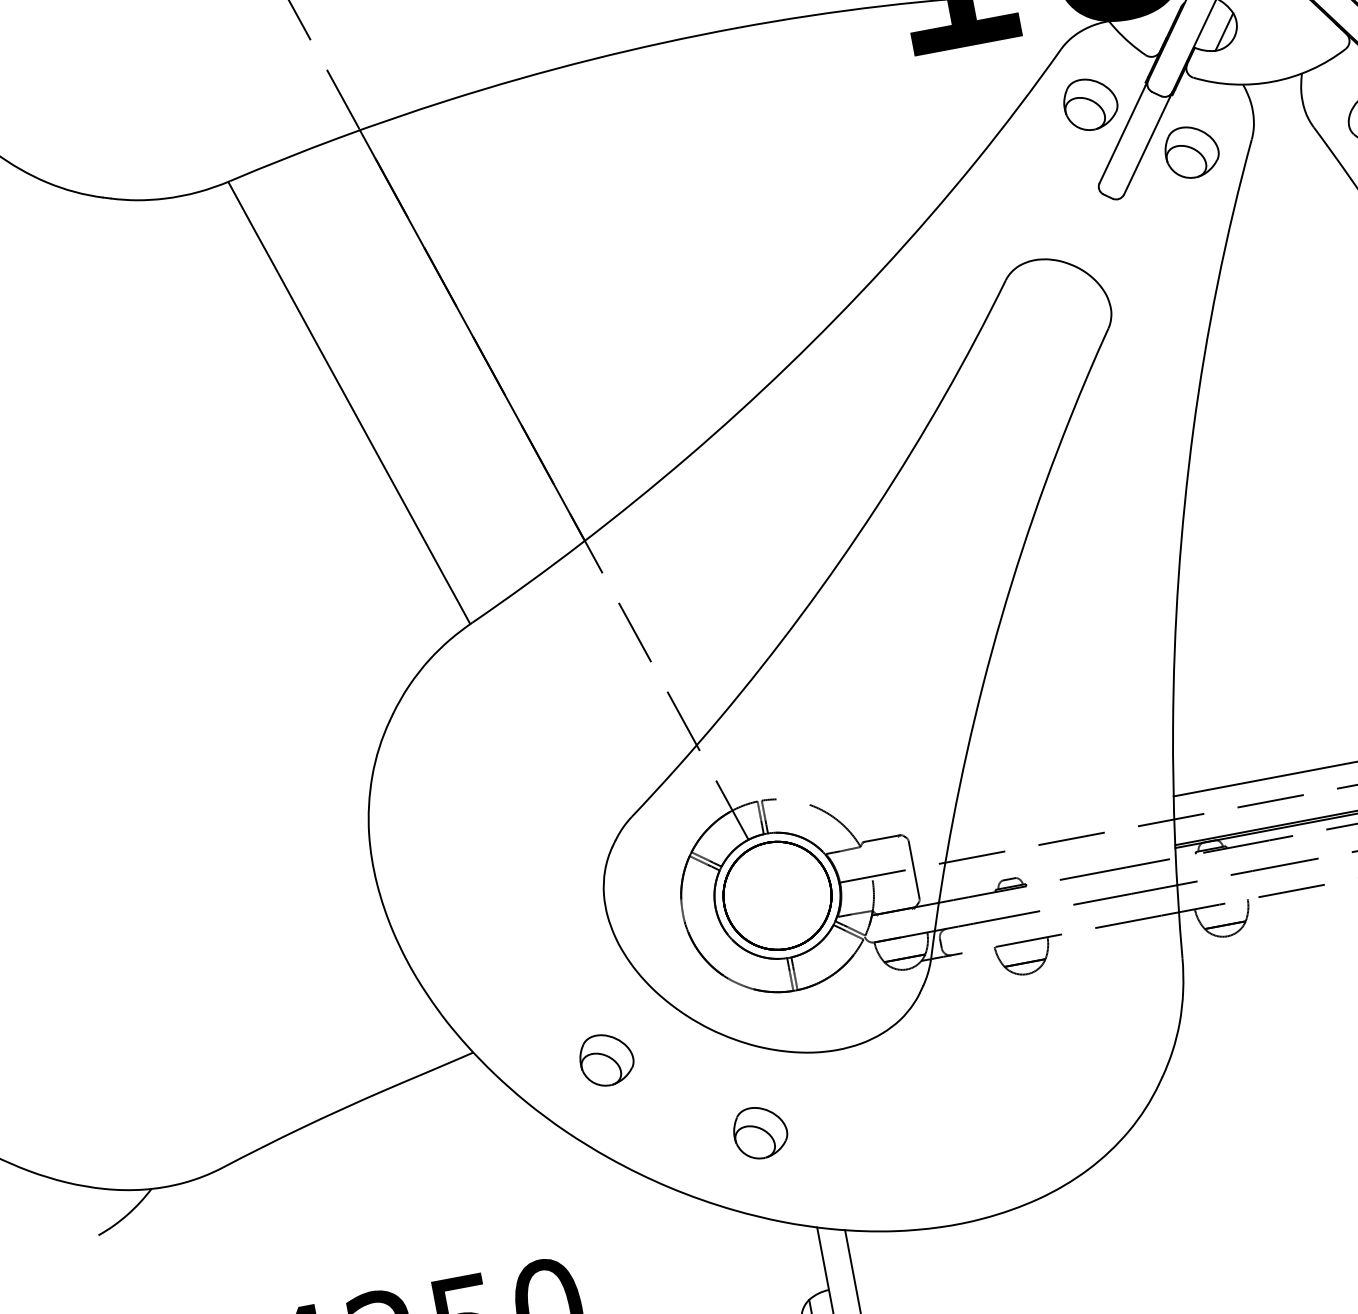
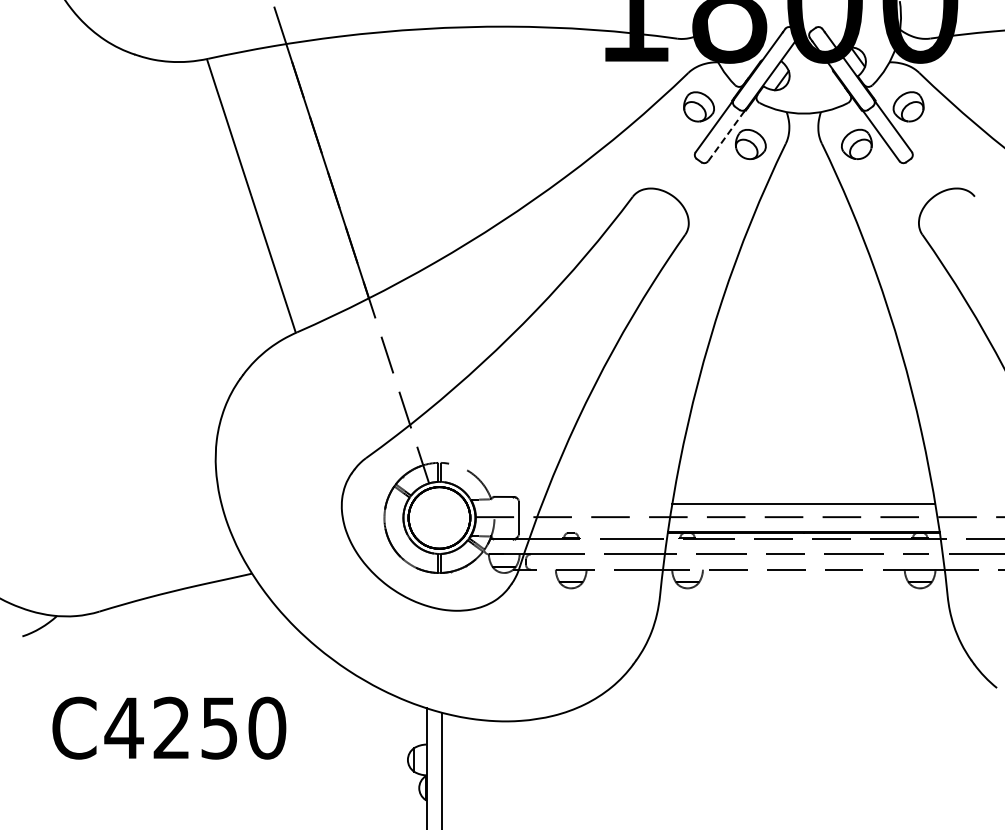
line: (1147, 146) -> (726, 136), solid -> dashed
part: (607, 1059) -> (326, 591), removed
part: (759, 1131) -> (404, 648), removed

